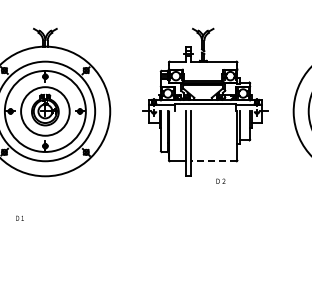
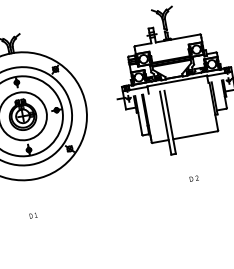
line: (213, 161) -> (195, 135), dashed -> solid
text: (220, 180) -> (193, 177), moved
text: (19, 217) -> (32, 214), moved

